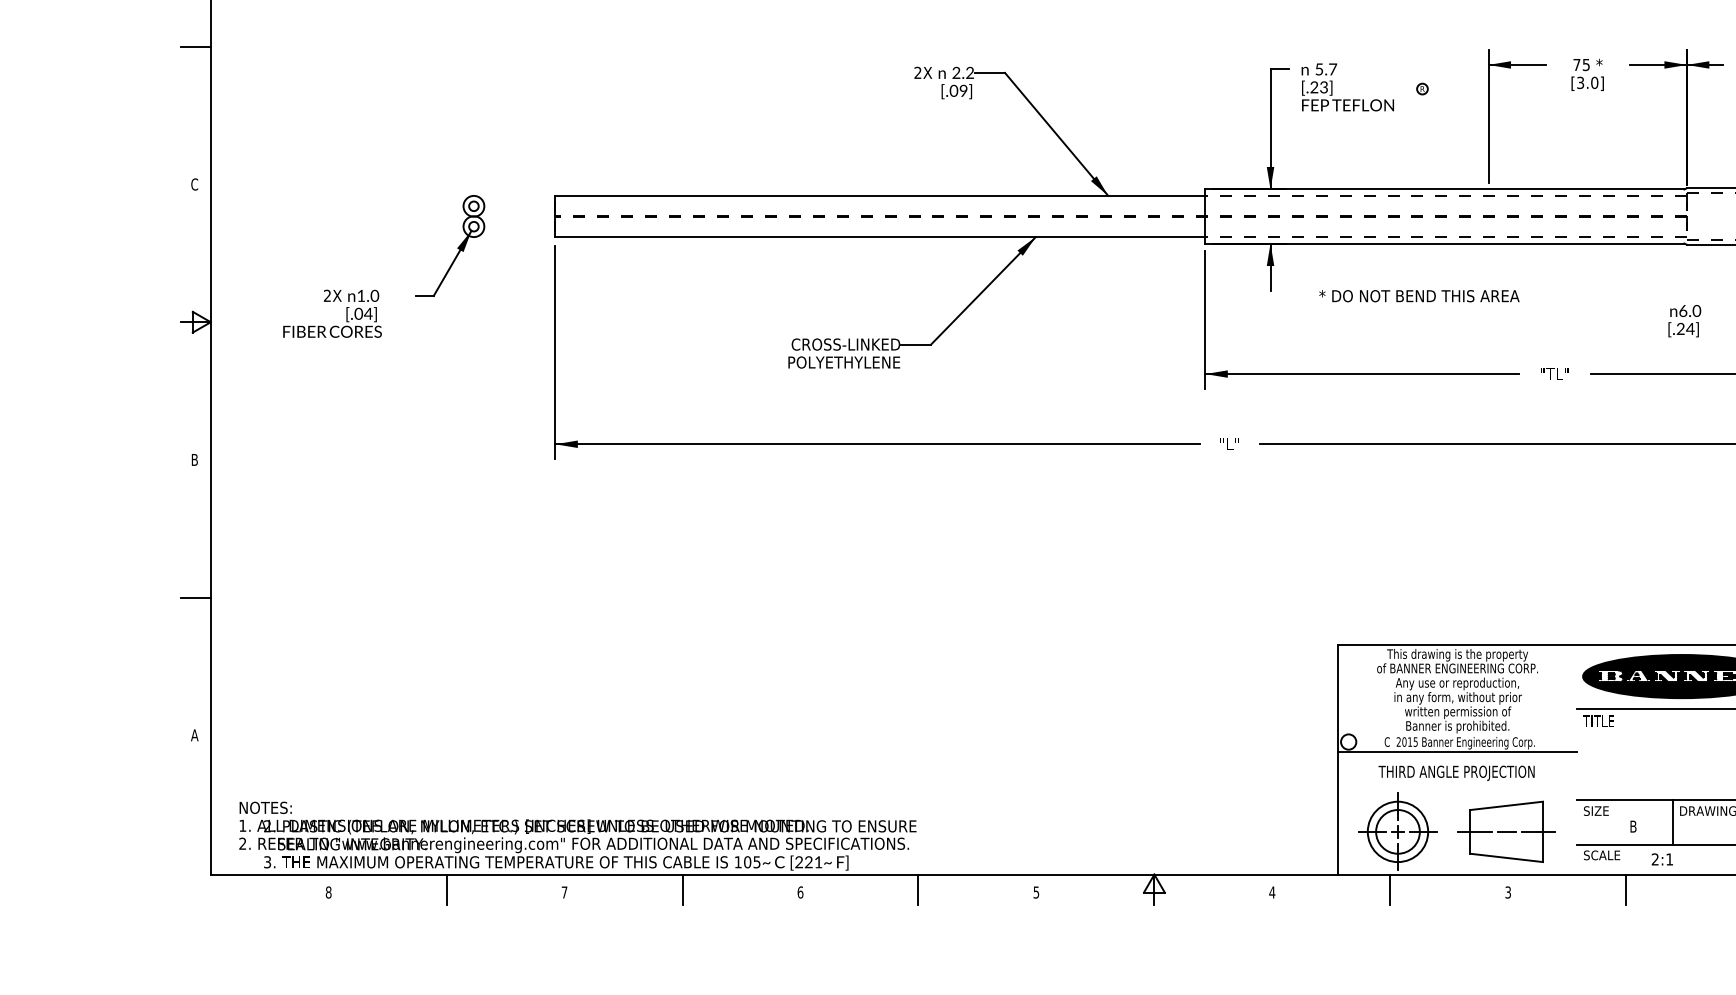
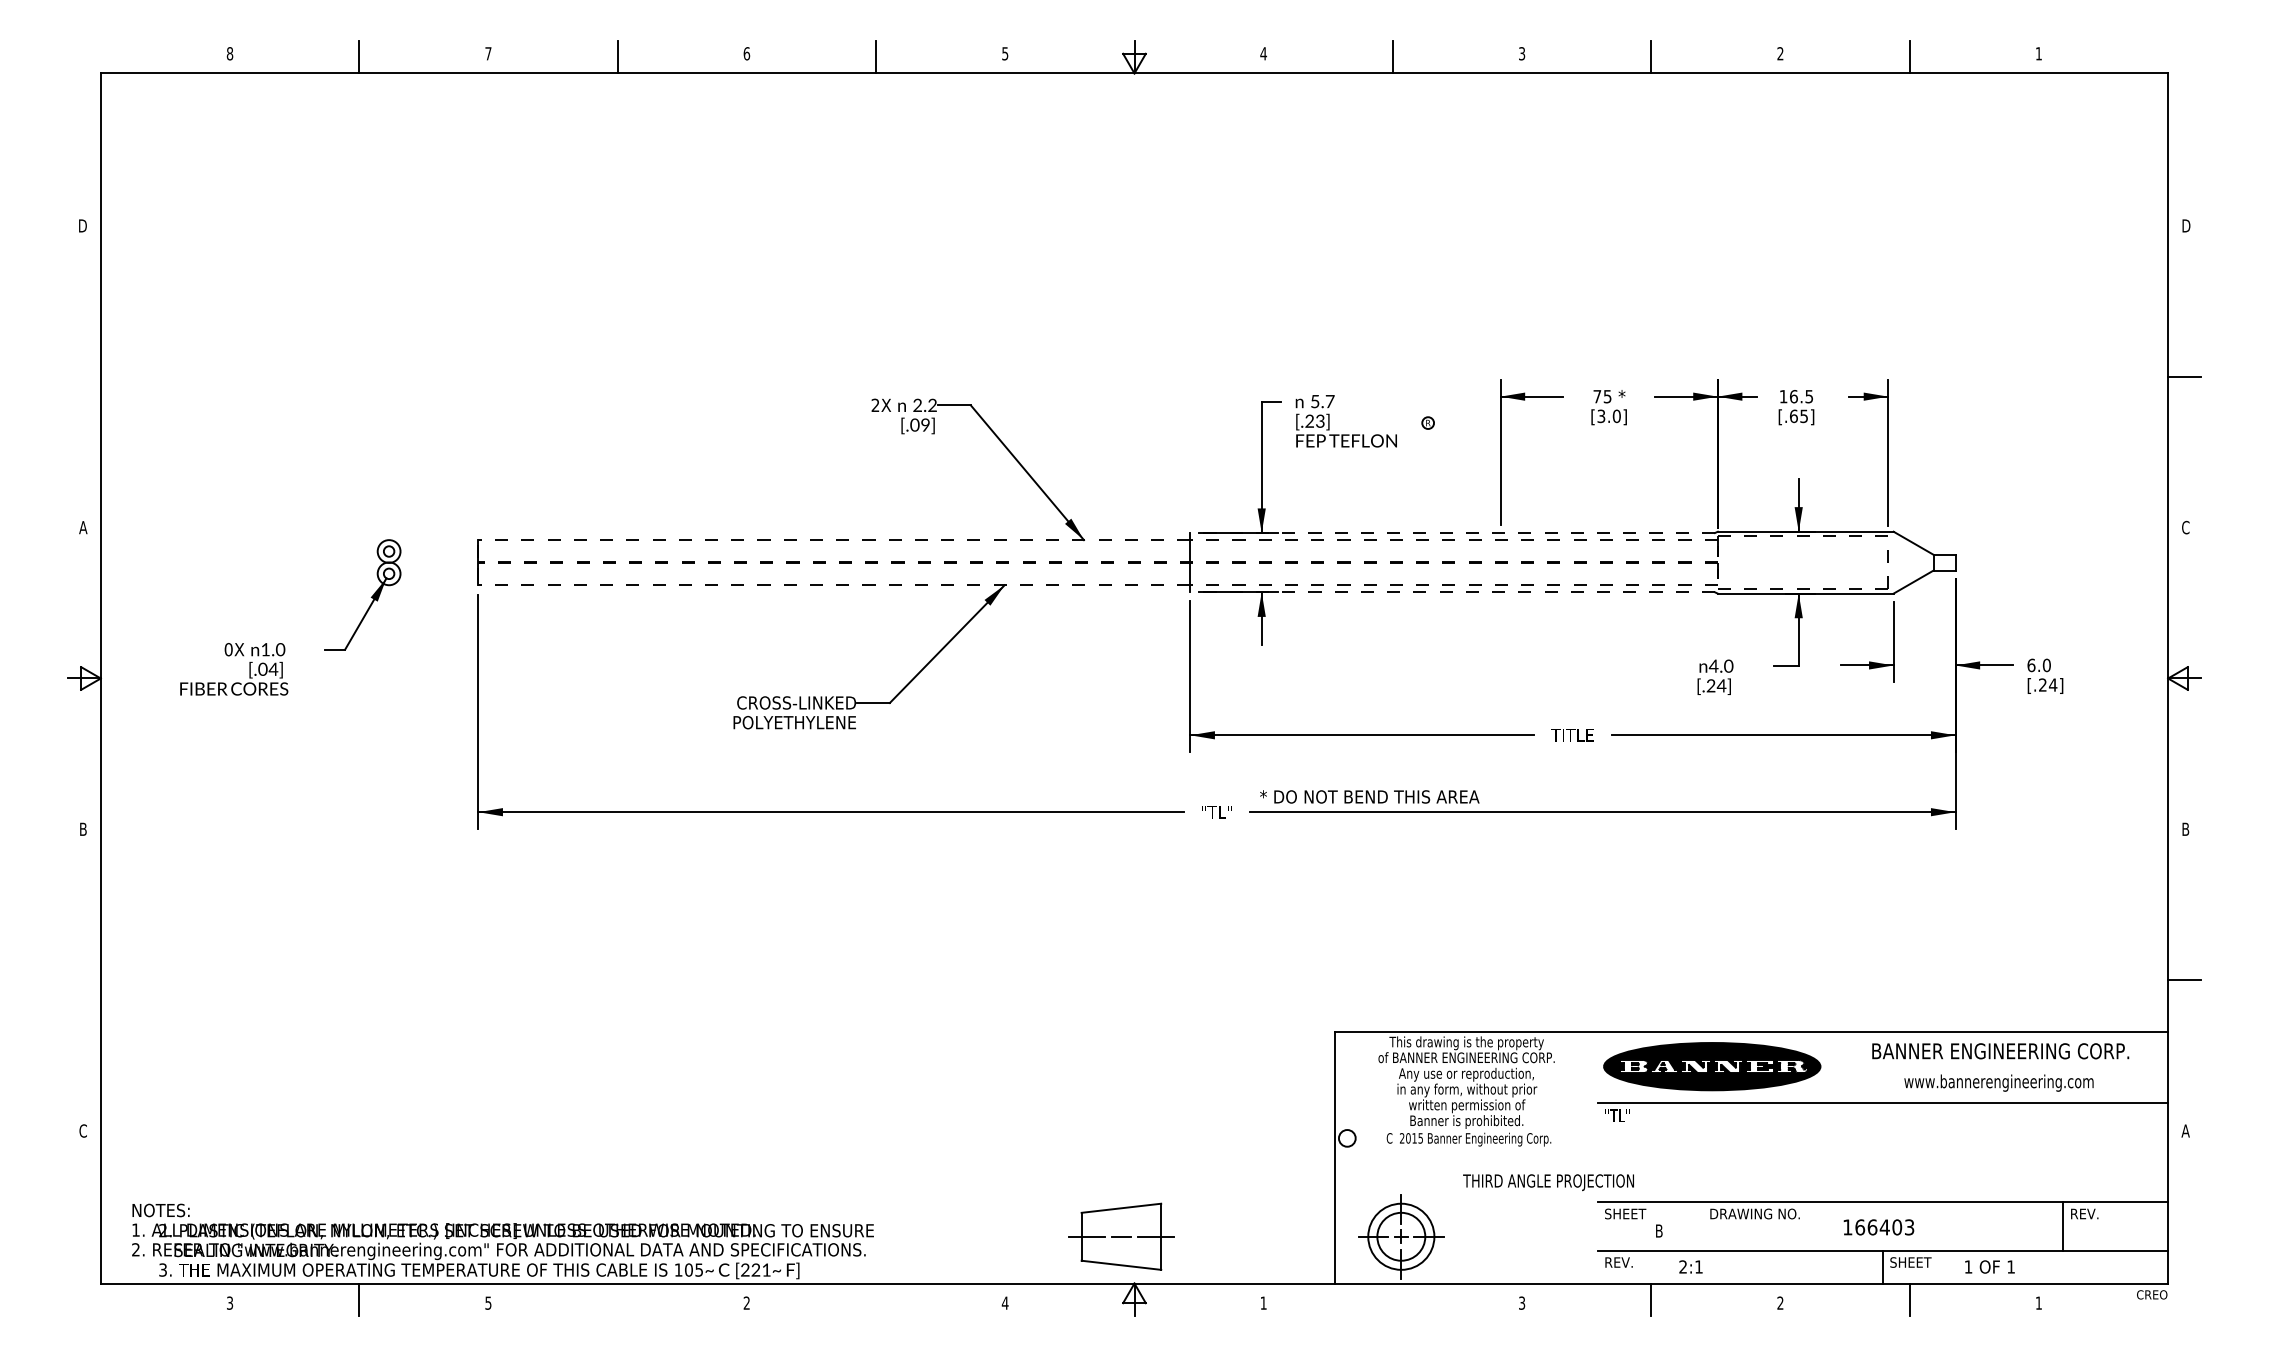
line: (195, 46) -> (84, 376), removed
text: (194, 184) -> (83, 527), C -> A
line: (1444, 189) -> (1452, 533), solid -> dashed
line: (880, 196) -> (834, 540), solid -> dashed
line: (880, 237) -> (834, 585), solid -> dashed
line: (1444, 243) -> (1452, 592), solid -> dashed
text: (327, 295) -> (228, 649), 2X -> 0X
text: (1419, 295) -> (1369, 796), moved
text: (1682, 311) -> (1713, 666), 6.0 -> 4.0
text: (1554, 374) -> (1572, 735), "TL" -> TITLE
text: (1229, 444) -> (1216, 812), "L" -> "TL"
line: (195, 597) -> (84, 980), removed
text: (1598, 721) -> (1620, 1115), TITLE -> "TL"
text: (194, 734) -> (83, 1130), A -> C
line: (1457, 752) -> (1466, 1149), removed
text: (1456, 773) -> (1548, 1182), moved
text: (1607, 810) -> (1630, 1213), SIZE -> SHEET
line: (1672, 822) -> (1702, 1226), removed
part: (1506, 831) -> (1121, 1236), moved
text: (1601, 855) -> (1624, 1262), SCALE -> REV.
line: (682, 889) -> (617, 1299), removed
line: (918, 889) -> (876, 1299), removed
line: (1389, 889) -> (1392, 1299), removed
text: (328, 891) -> (229, 1302), 8 -> 3
text: (564, 891) -> (488, 1302), 7 -> 5
text: (800, 891) -> (746, 1302), 6 -> 2
text: (1035, 891) -> (1004, 1302), 5 -> 4
text: (1272, 891) -> (1263, 1302), 4 -> 1

